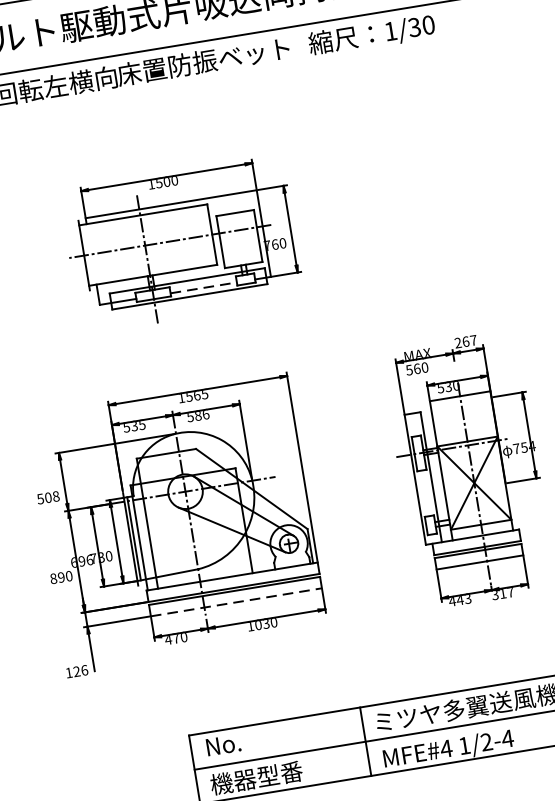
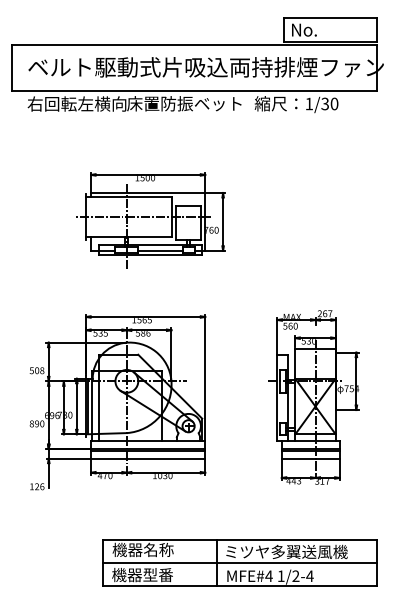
line: (203, 287) -> (160, 250), dashed -> solid
line: (236, 601) -> (148, 458), dashed -> solid
text: (250, 739) -> (142, 549), No. -> 機器名称

